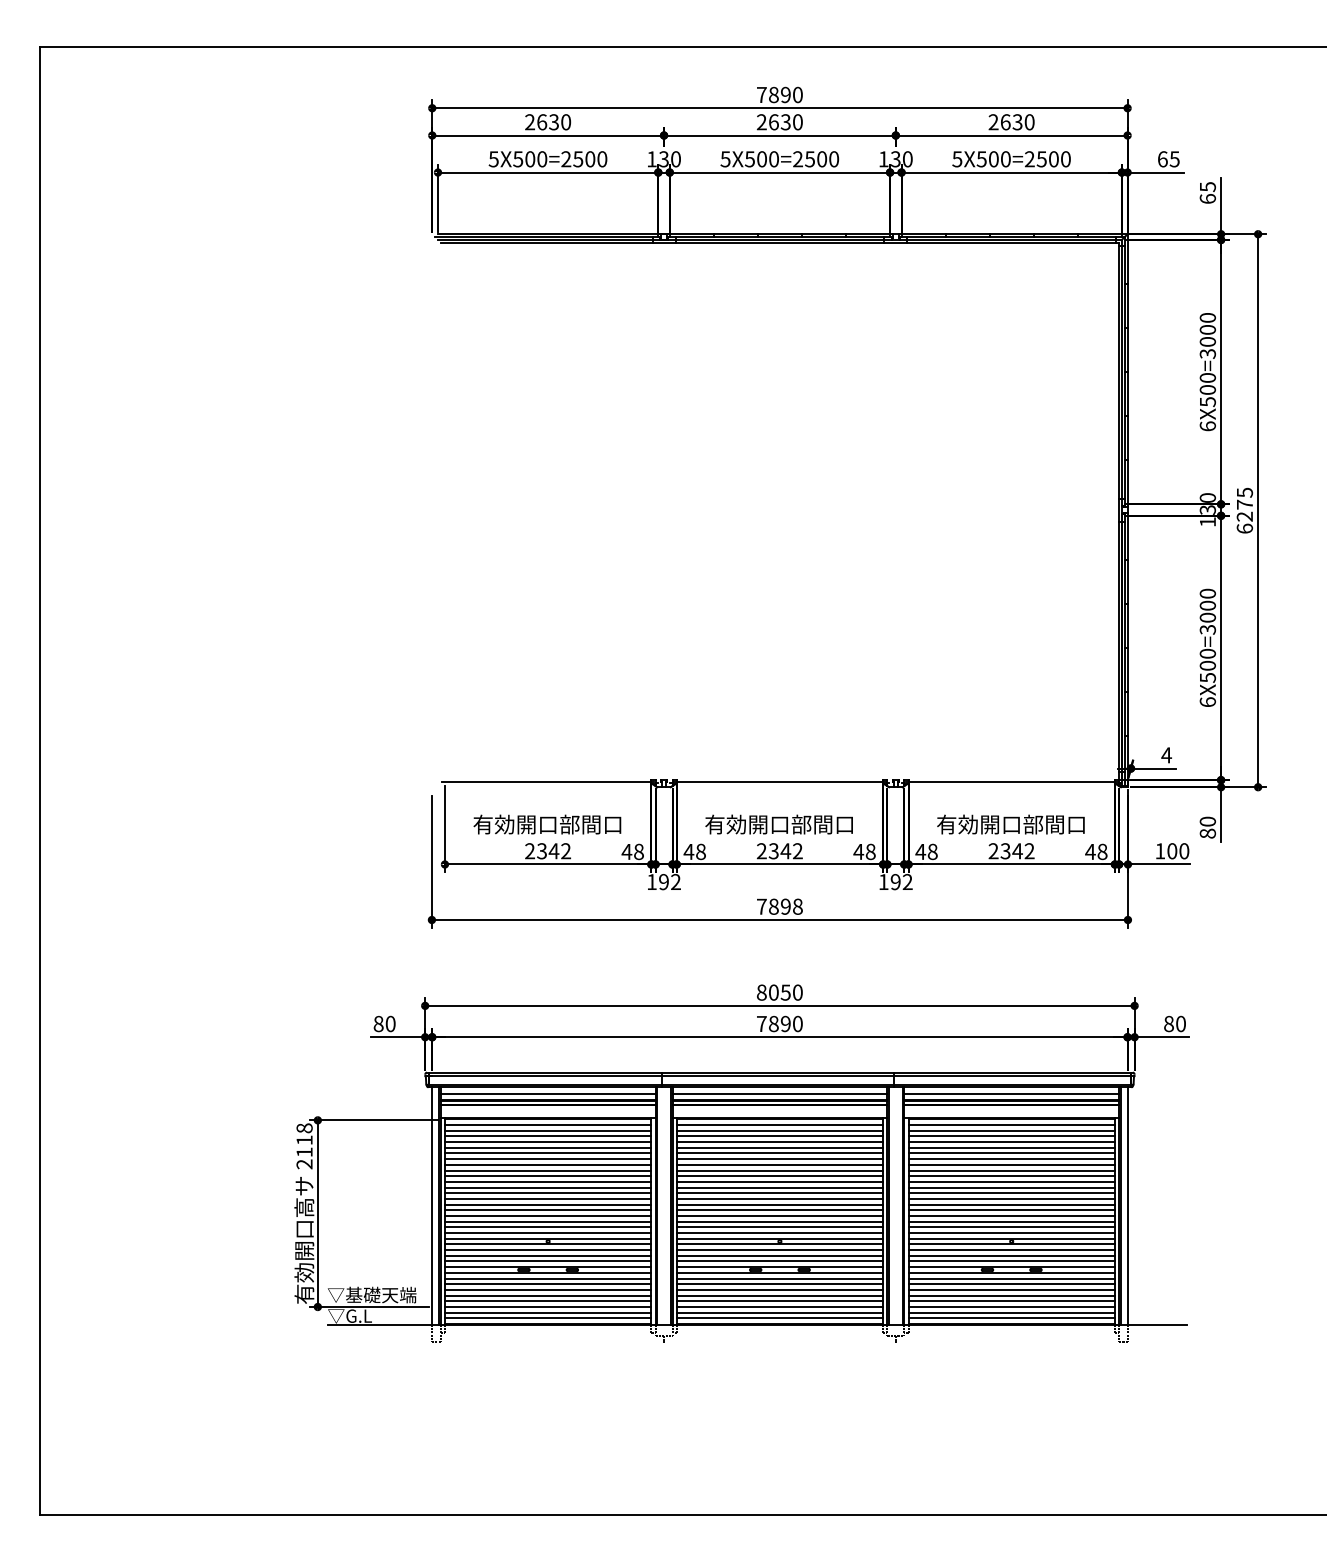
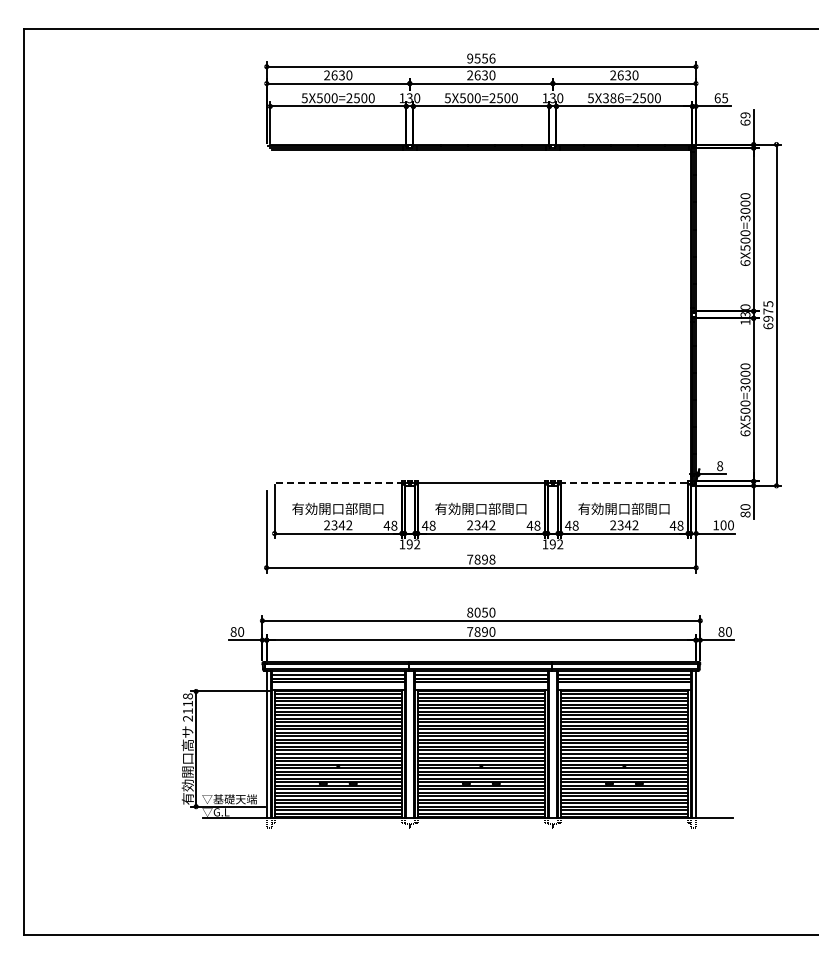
text: (780, 94) -> (481, 58), 7890 -> 9556
text: (994, 158) -> (613, 97), 5X500=2500 -> 5X386=2500
text: (1207, 187) -> (745, 115), 65 -> 69
text: (1245, 516) -> (768, 318), 6275 -> 6975
text: (1165, 755) -> (719, 466), 4 -> 8
line: (546, 781) -> (337, 482), solid -> dashed
line: (1011, 781) -> (624, 482), solid -> dashed

